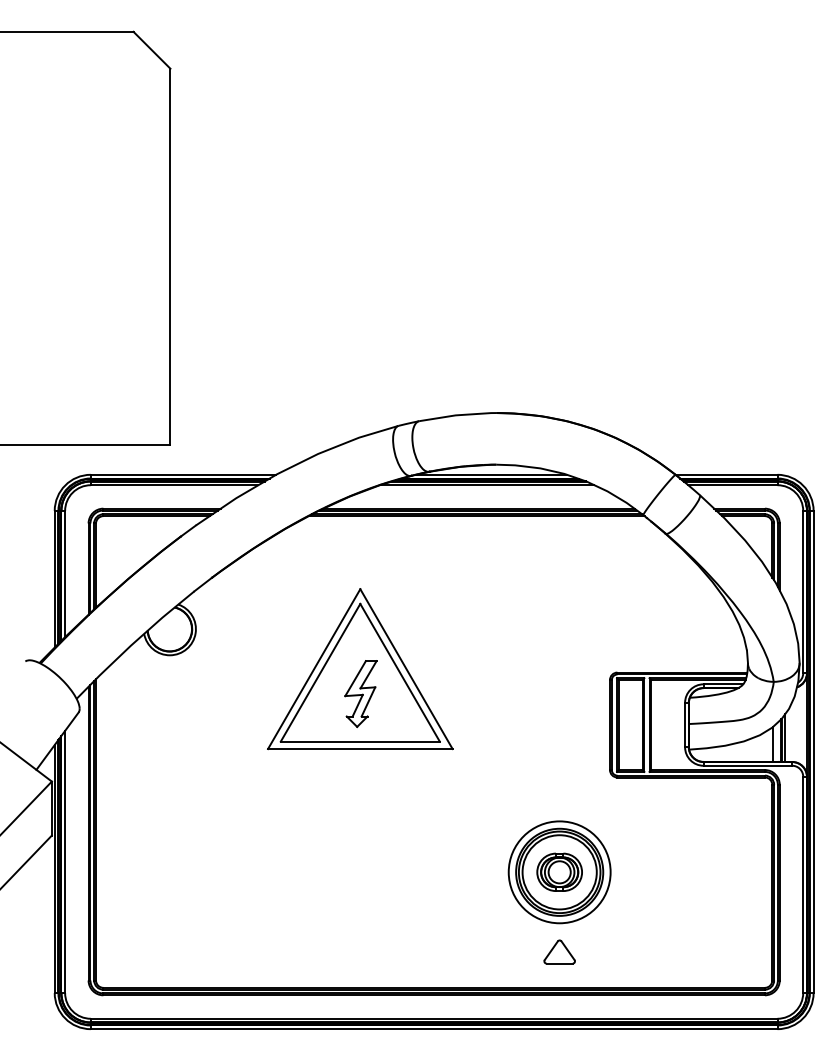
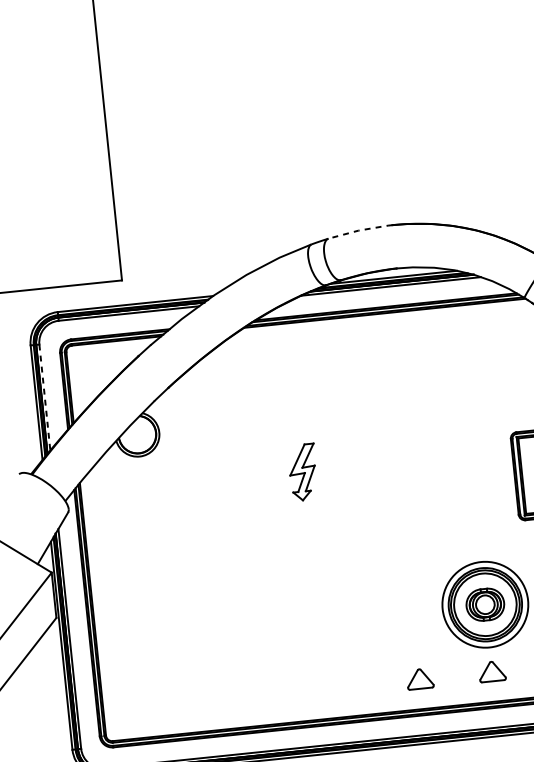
line: (457, 415) -> (360, 230), solid -> dashed
line: (65, 574) -> (45, 397), solid -> dashed
part: (360, 669) -> (300, 451), removed
part: (473, 951) -> (419, 678), added

